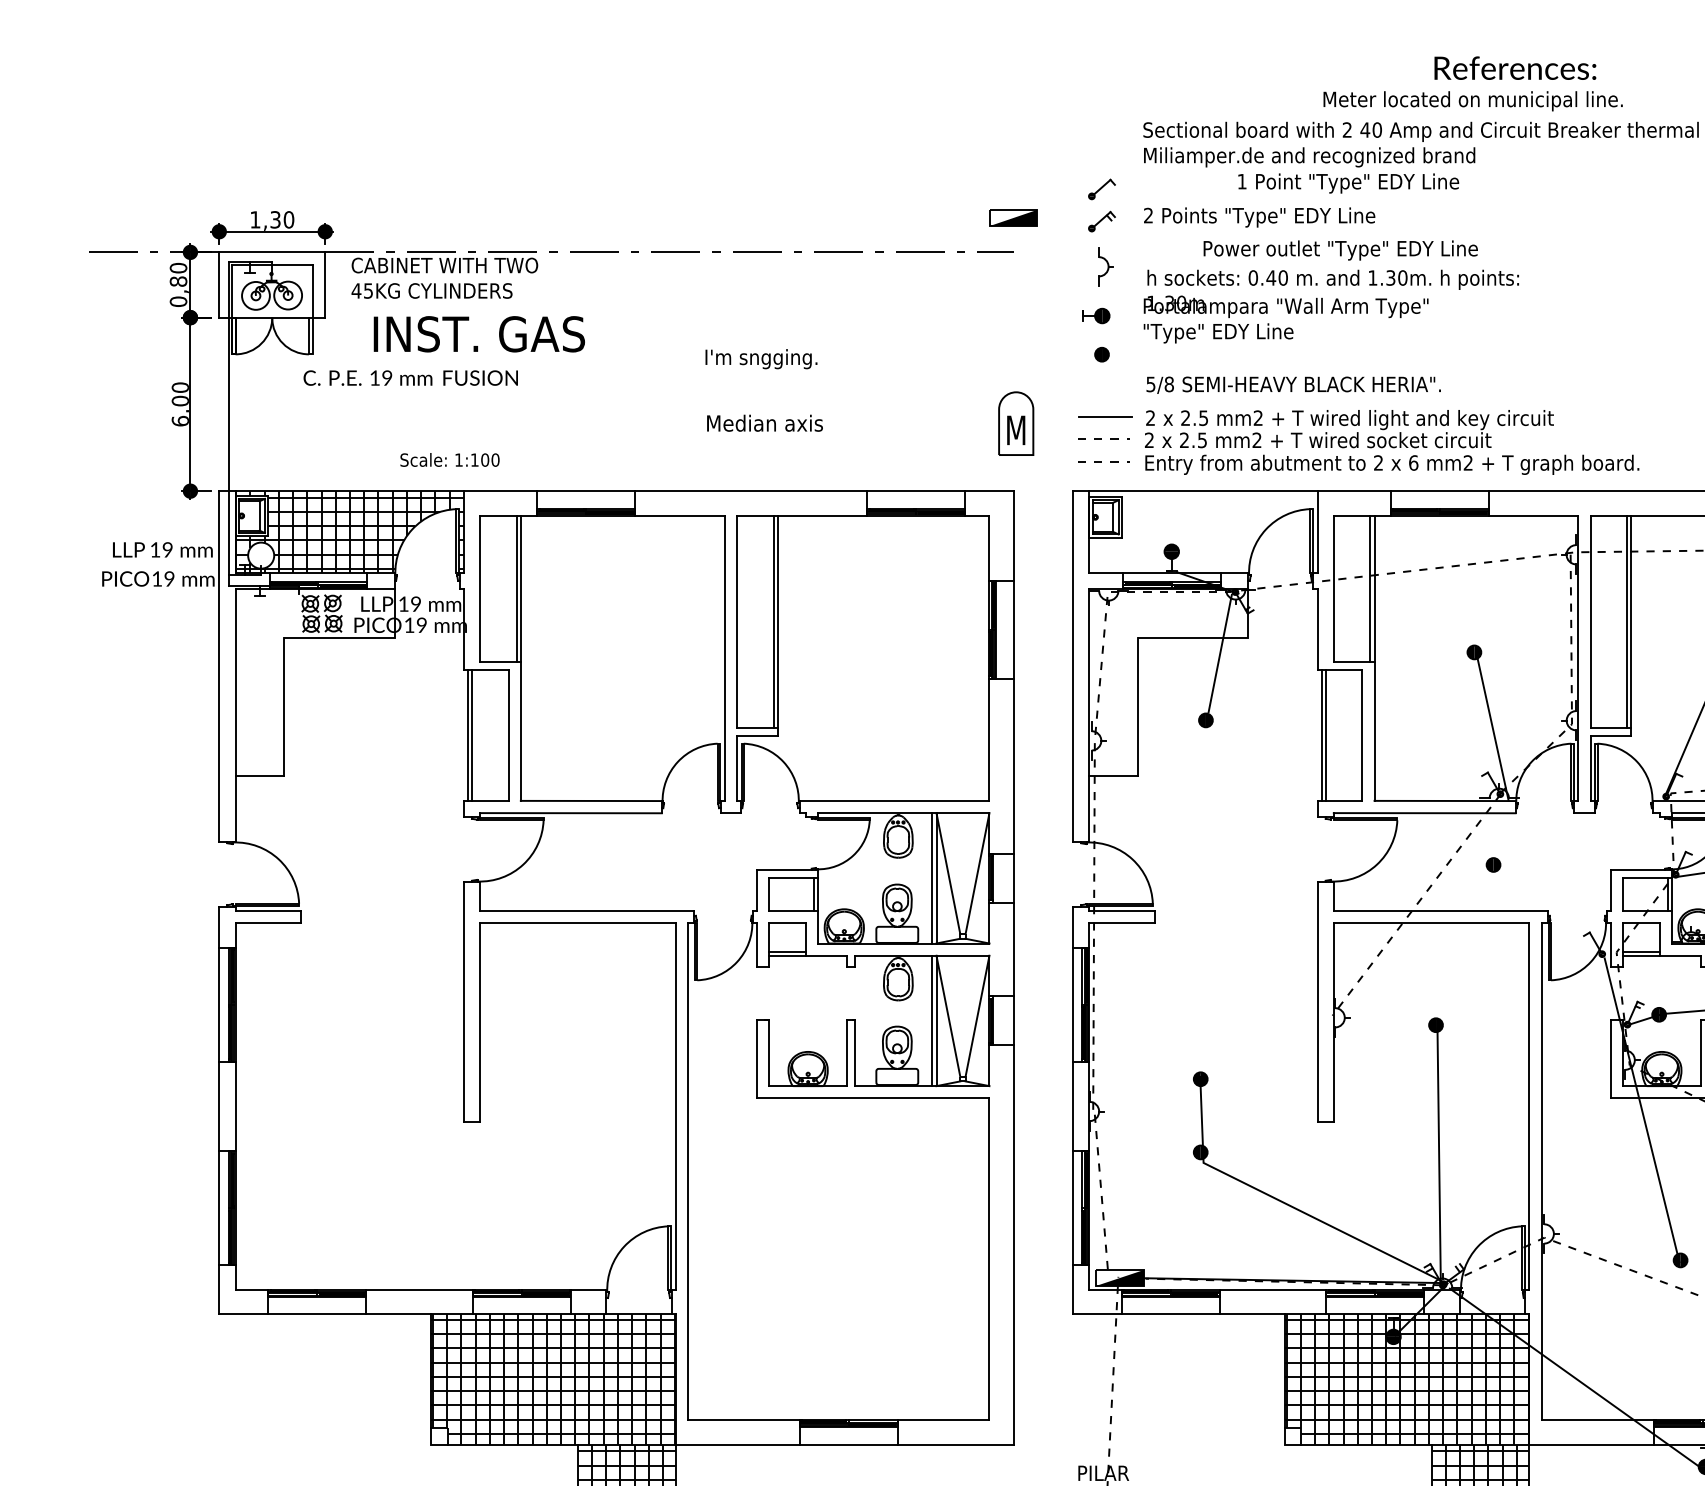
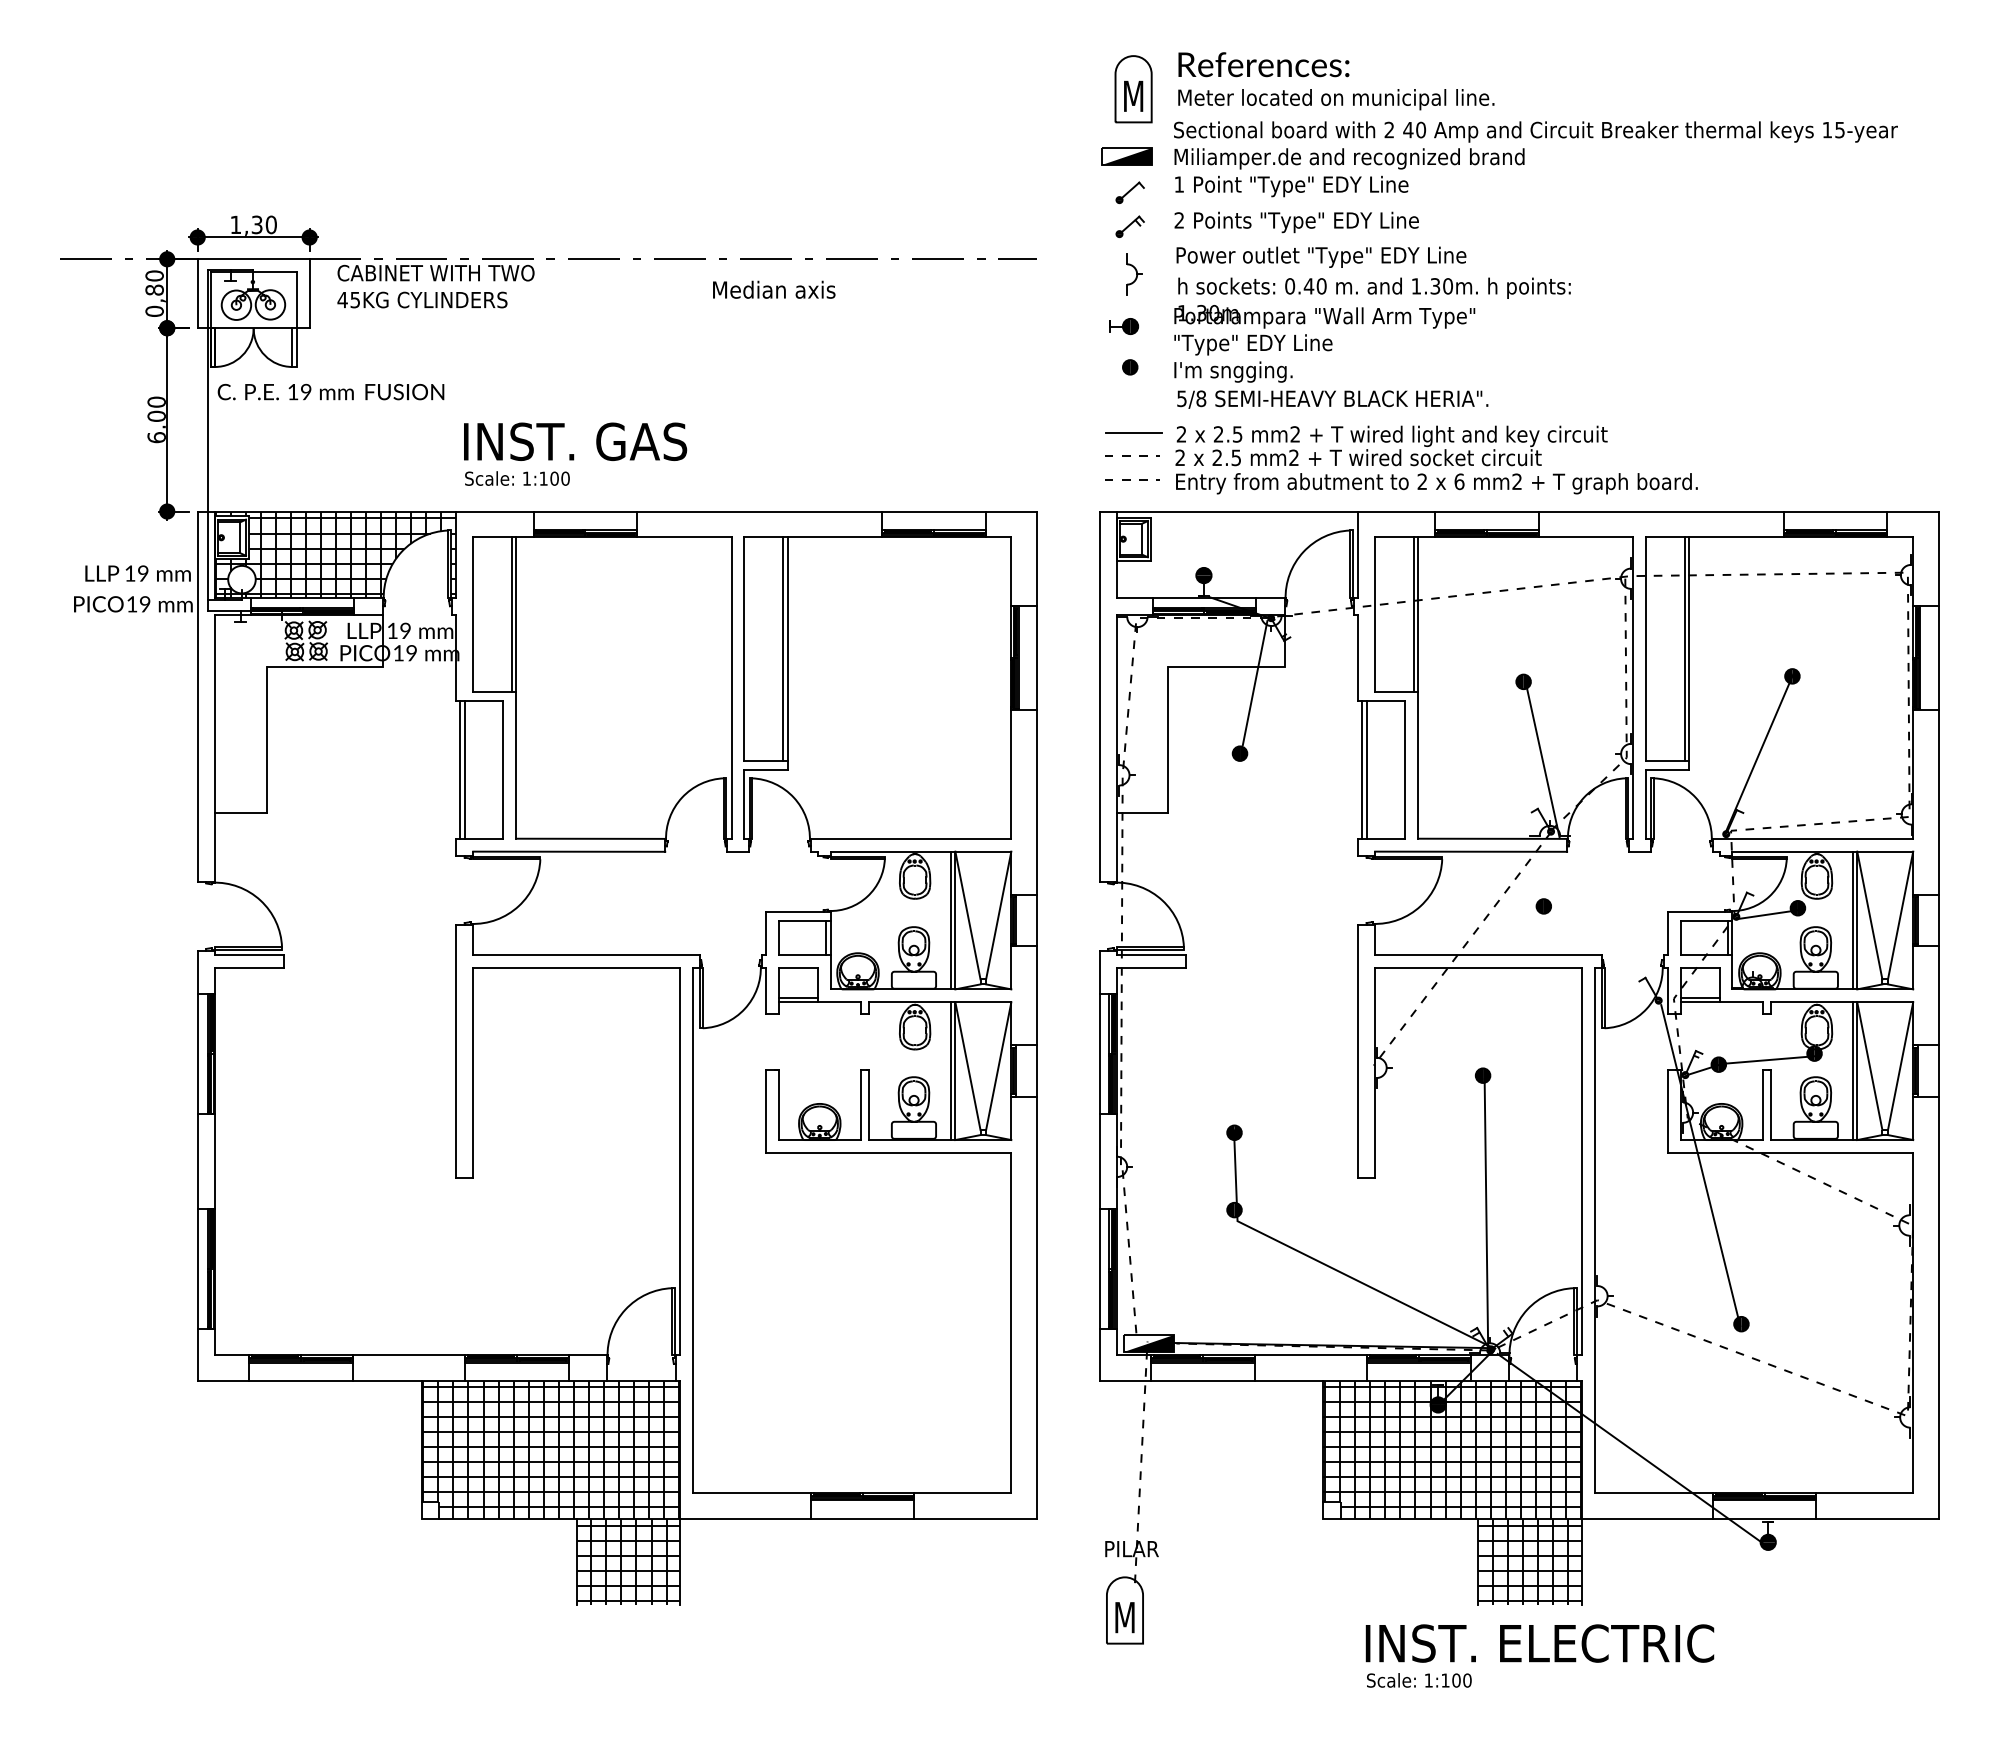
text: (1514, 68) -> (1263, 64), moved
text: (1473, 101) -> (1336, 99), moved
text: (1348, 183) -> (1291, 186), moved
part: (1013, 218) -> (1126, 156), moved
text: (1340, 249) -> (1321, 256), moved
text: (479, 334) -> (575, 441), moved
text: (761, 358) -> (1233, 371), moved
text: (410, 377) -> (330, 391), moved
text: (765, 422) -> (774, 289), moved
part: (1016, 423) -> (1133, 89), moved
text: (450, 459) -> (517, 478), moved

